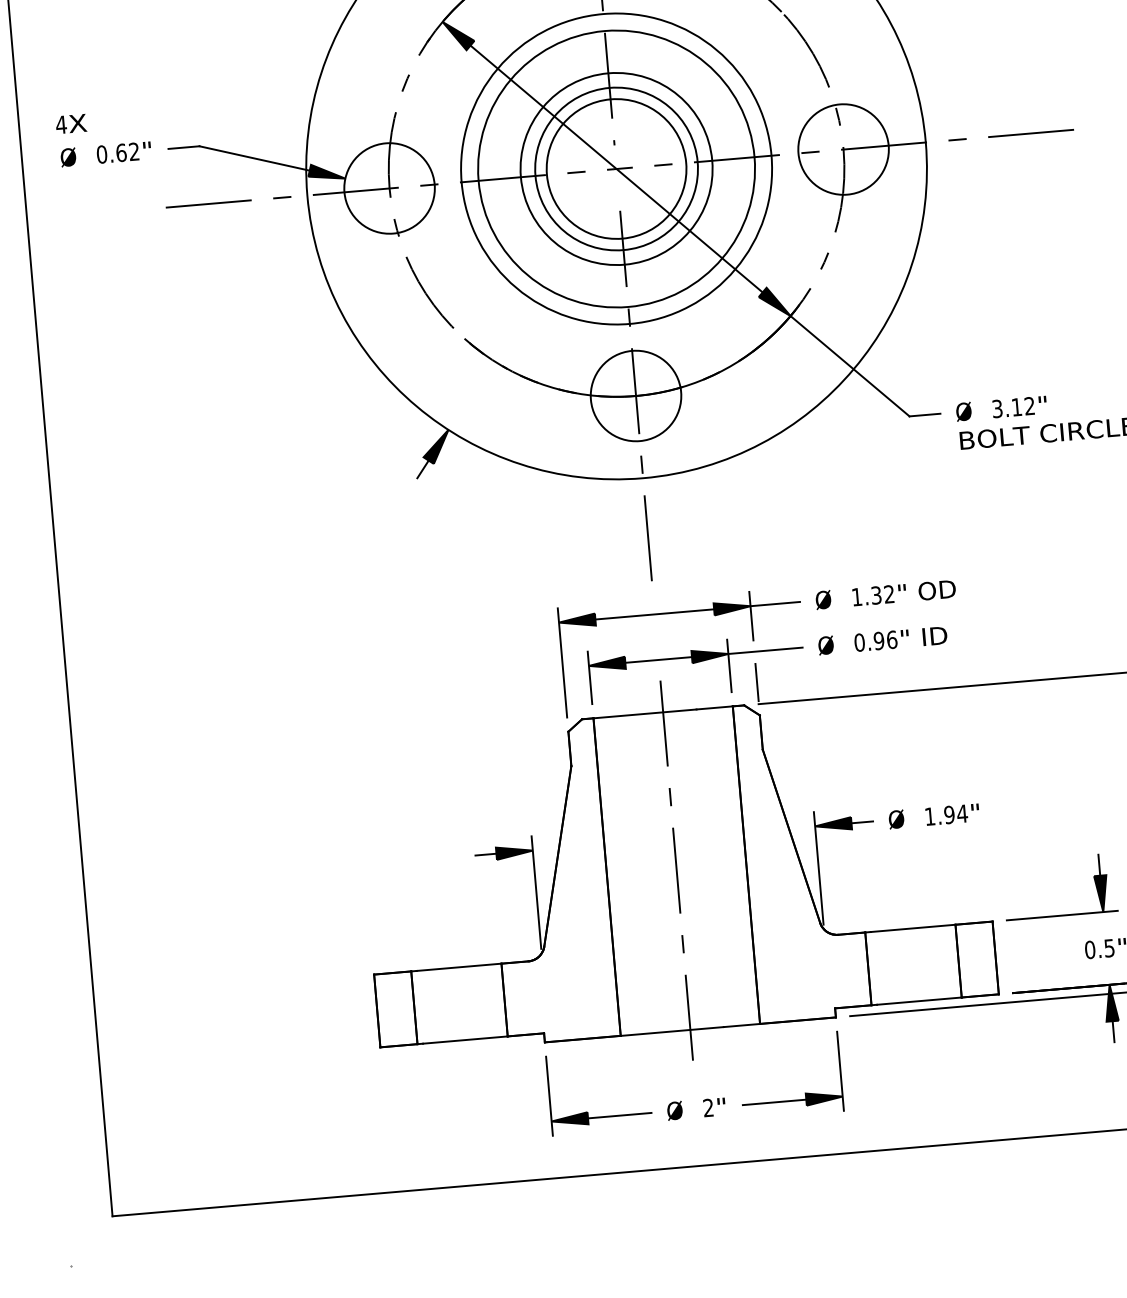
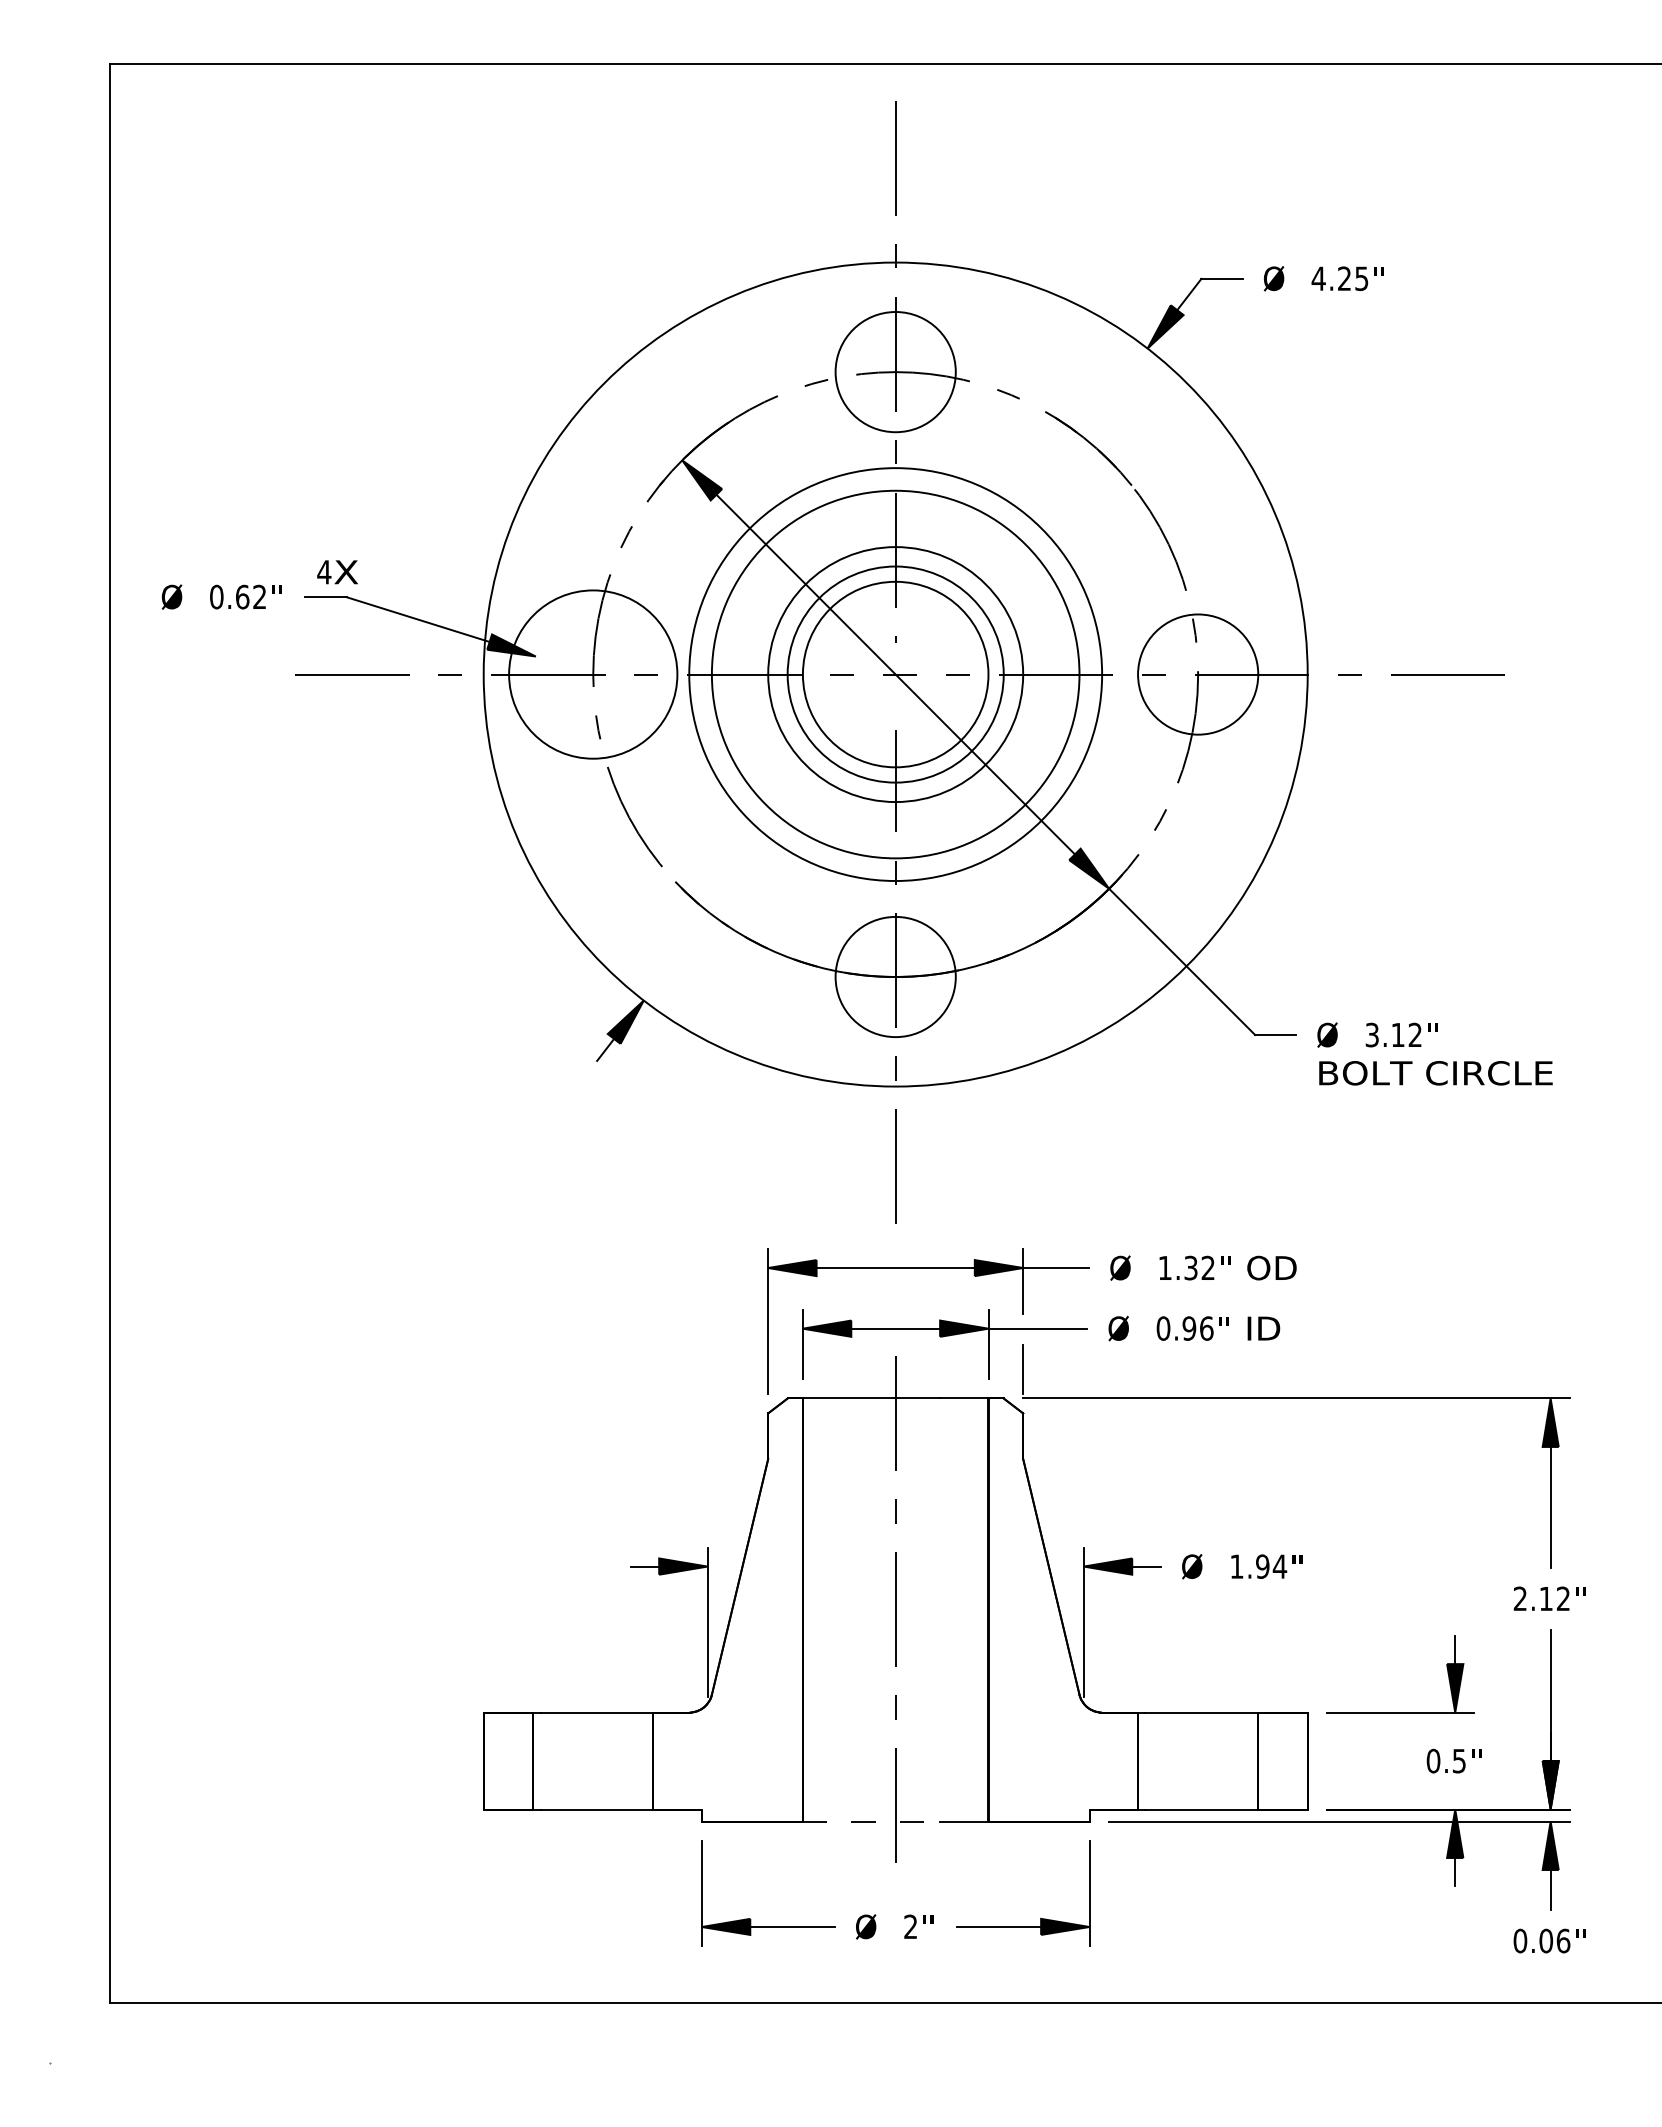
text: (71, 124) -> (337, 572), moved
circle: (389, 188) -> (593, 674), size x1.4
line: (672, 1031) -> (871, 1821), solid -> dashed

